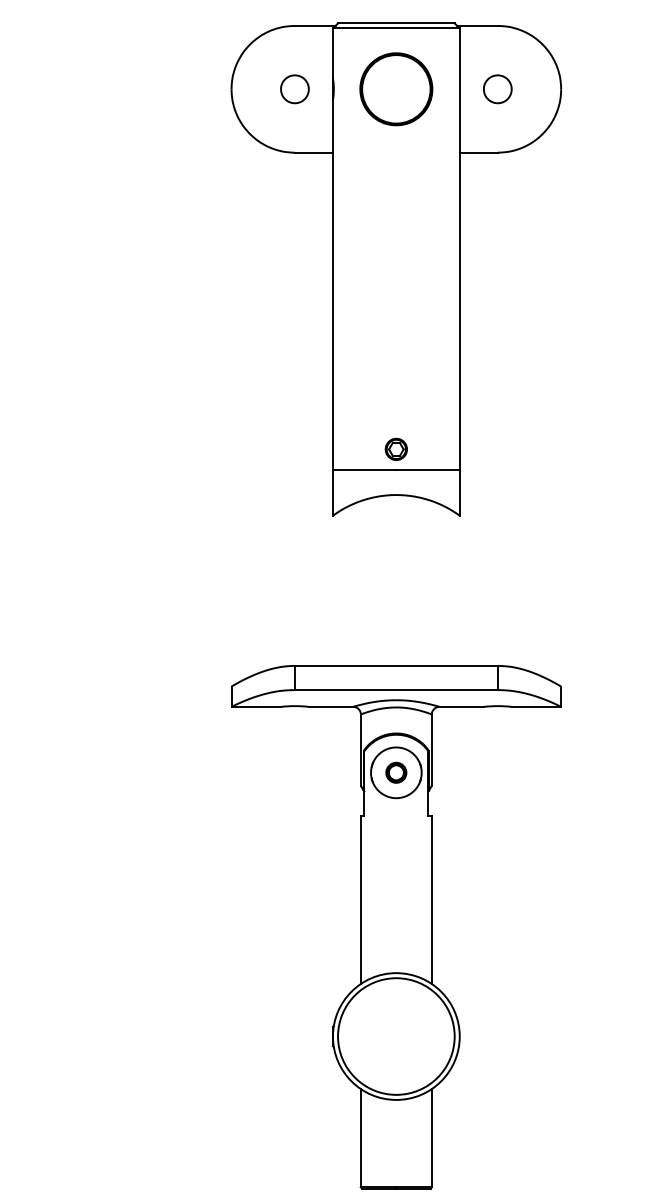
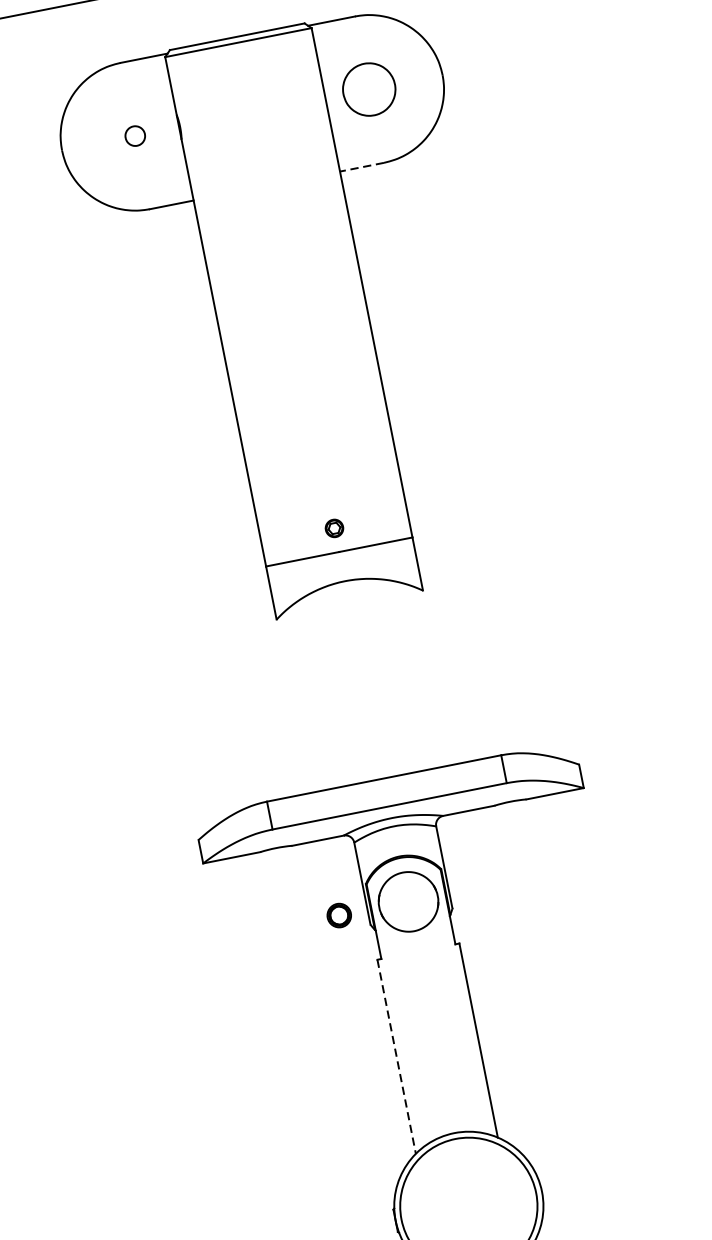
part: (294, 89) -> (134, 136), size x0.6
part: (396, 89) -> (252, 113), removed
part: (497, 89) -> (369, 89), size x1.6
line: (478, 152) -> (361, 167), solid -> dashed
part: (395, 448) -> (333, 527), size x0.7
part: (396, 772) -> (339, 915), moved
line: (360, 900) -> (396, 1057), solid -> dashed

